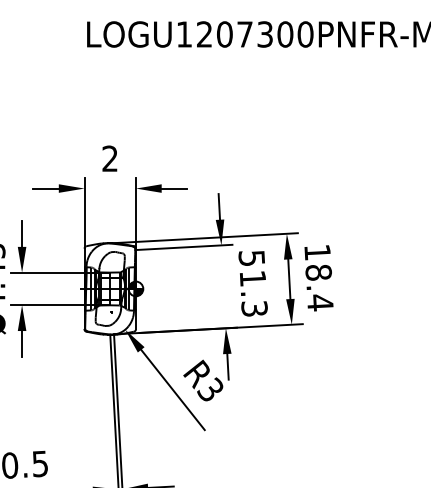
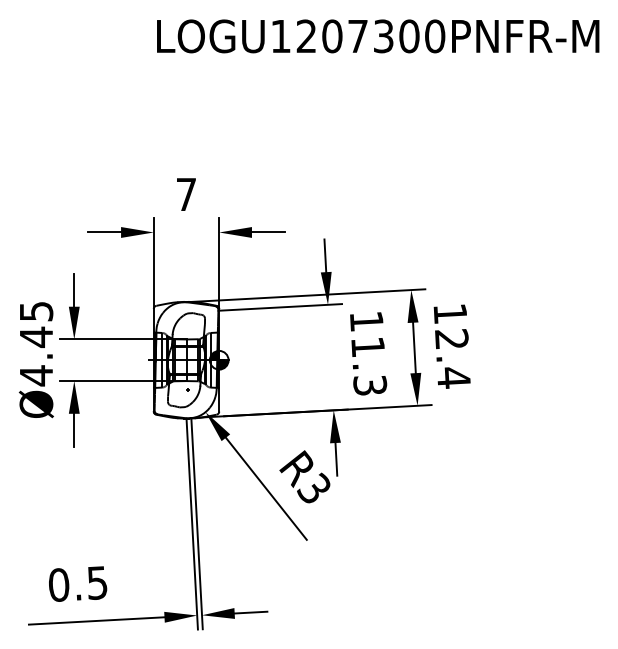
text: (109, 157) -> (185, 193), 2 -> 7
text: (251, 258) -> (366, 321), 51.3 -> 11.3
text: (318, 272) -> (451, 339), 18.4 -> 12.4

